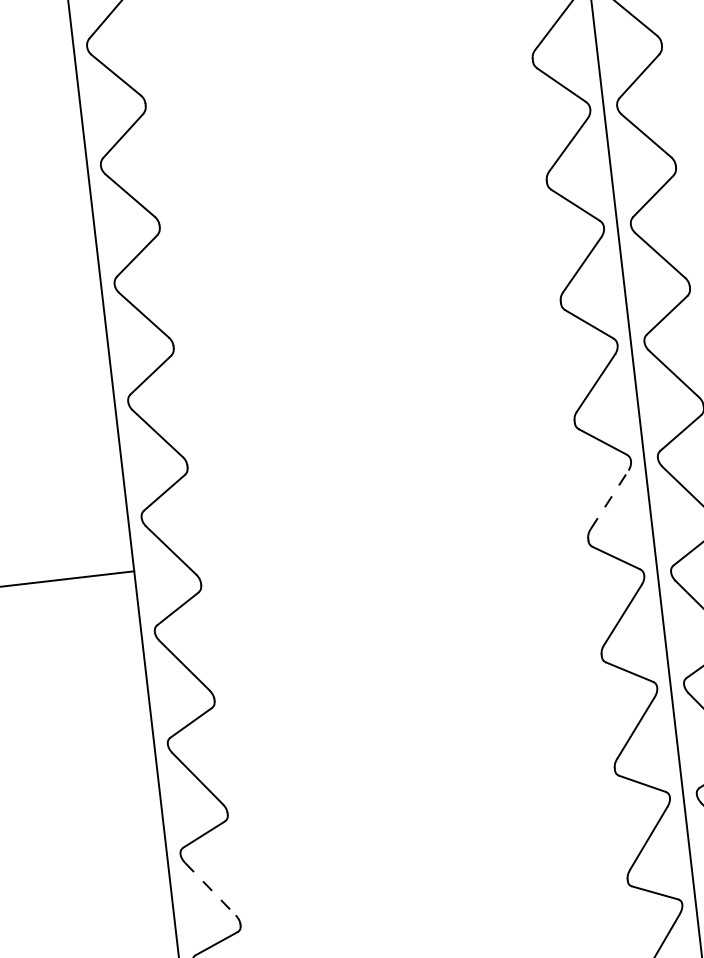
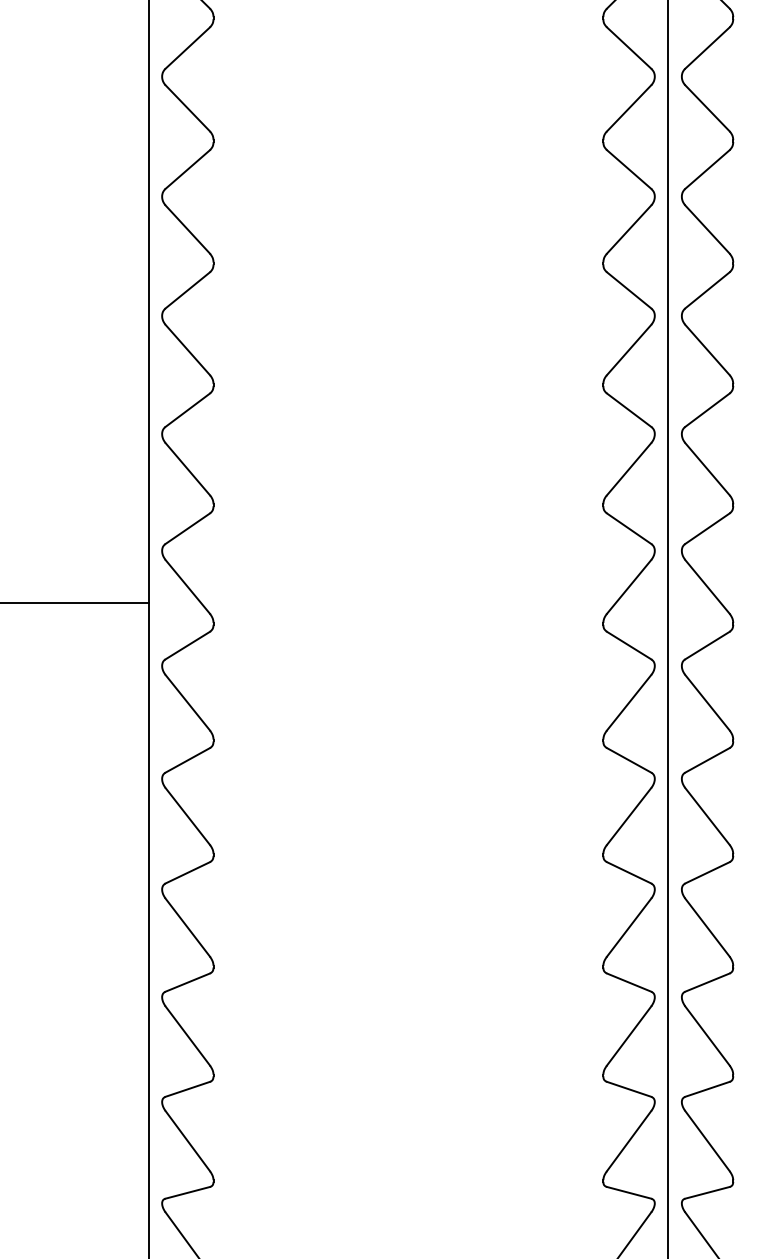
line: (609, 499) -> (629, 586), dashed -> solid
line: (210, 888) -> (187, 927), dashed -> solid

